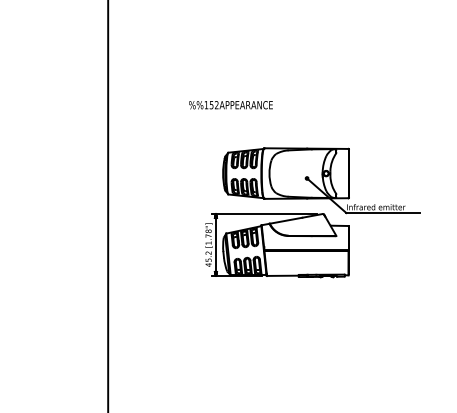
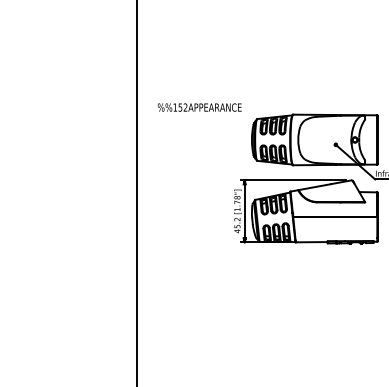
text: (230, 105) -> (199, 107), moved

